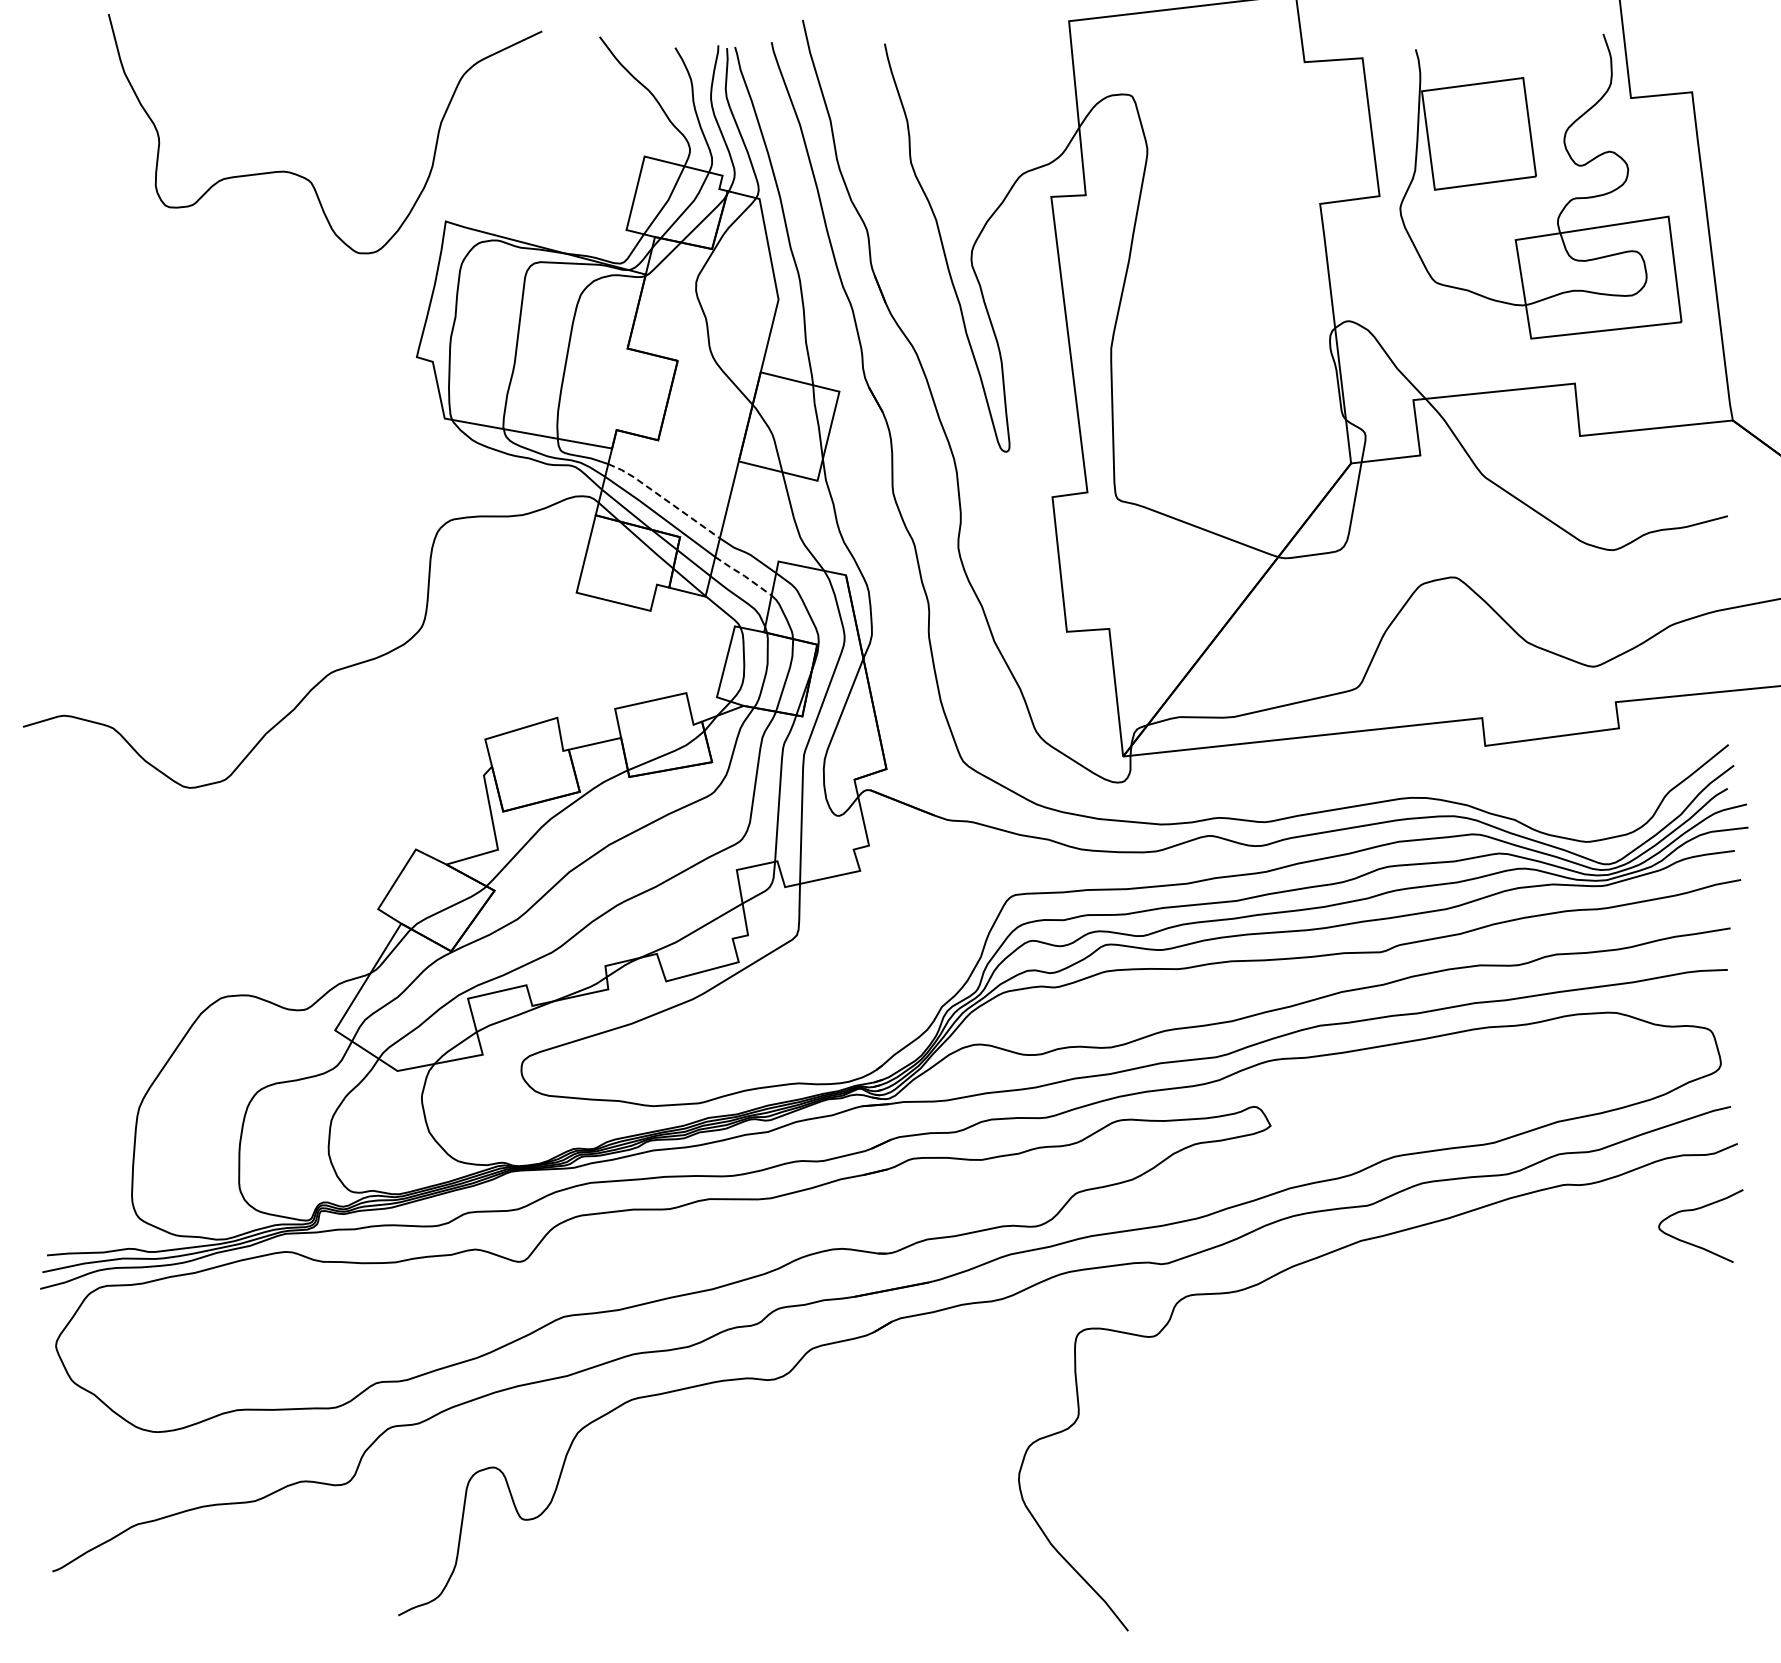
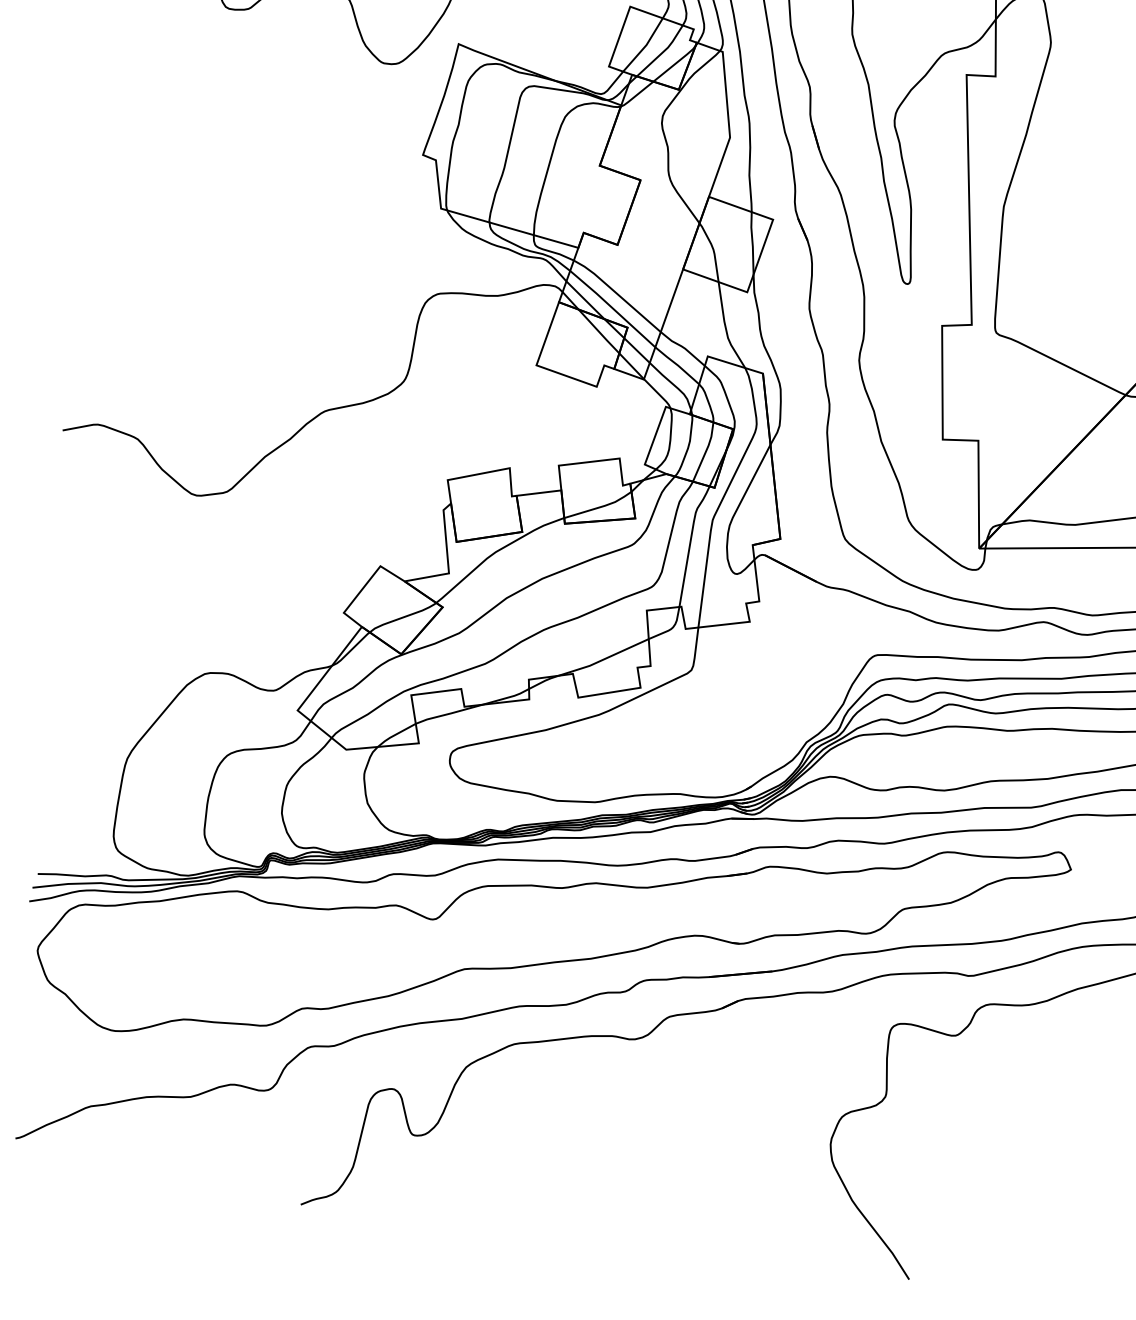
line: (664, 498) -> (617, 294), dashed -> solid
line: (743, 575) -> (677, 365), dashed -> solid

